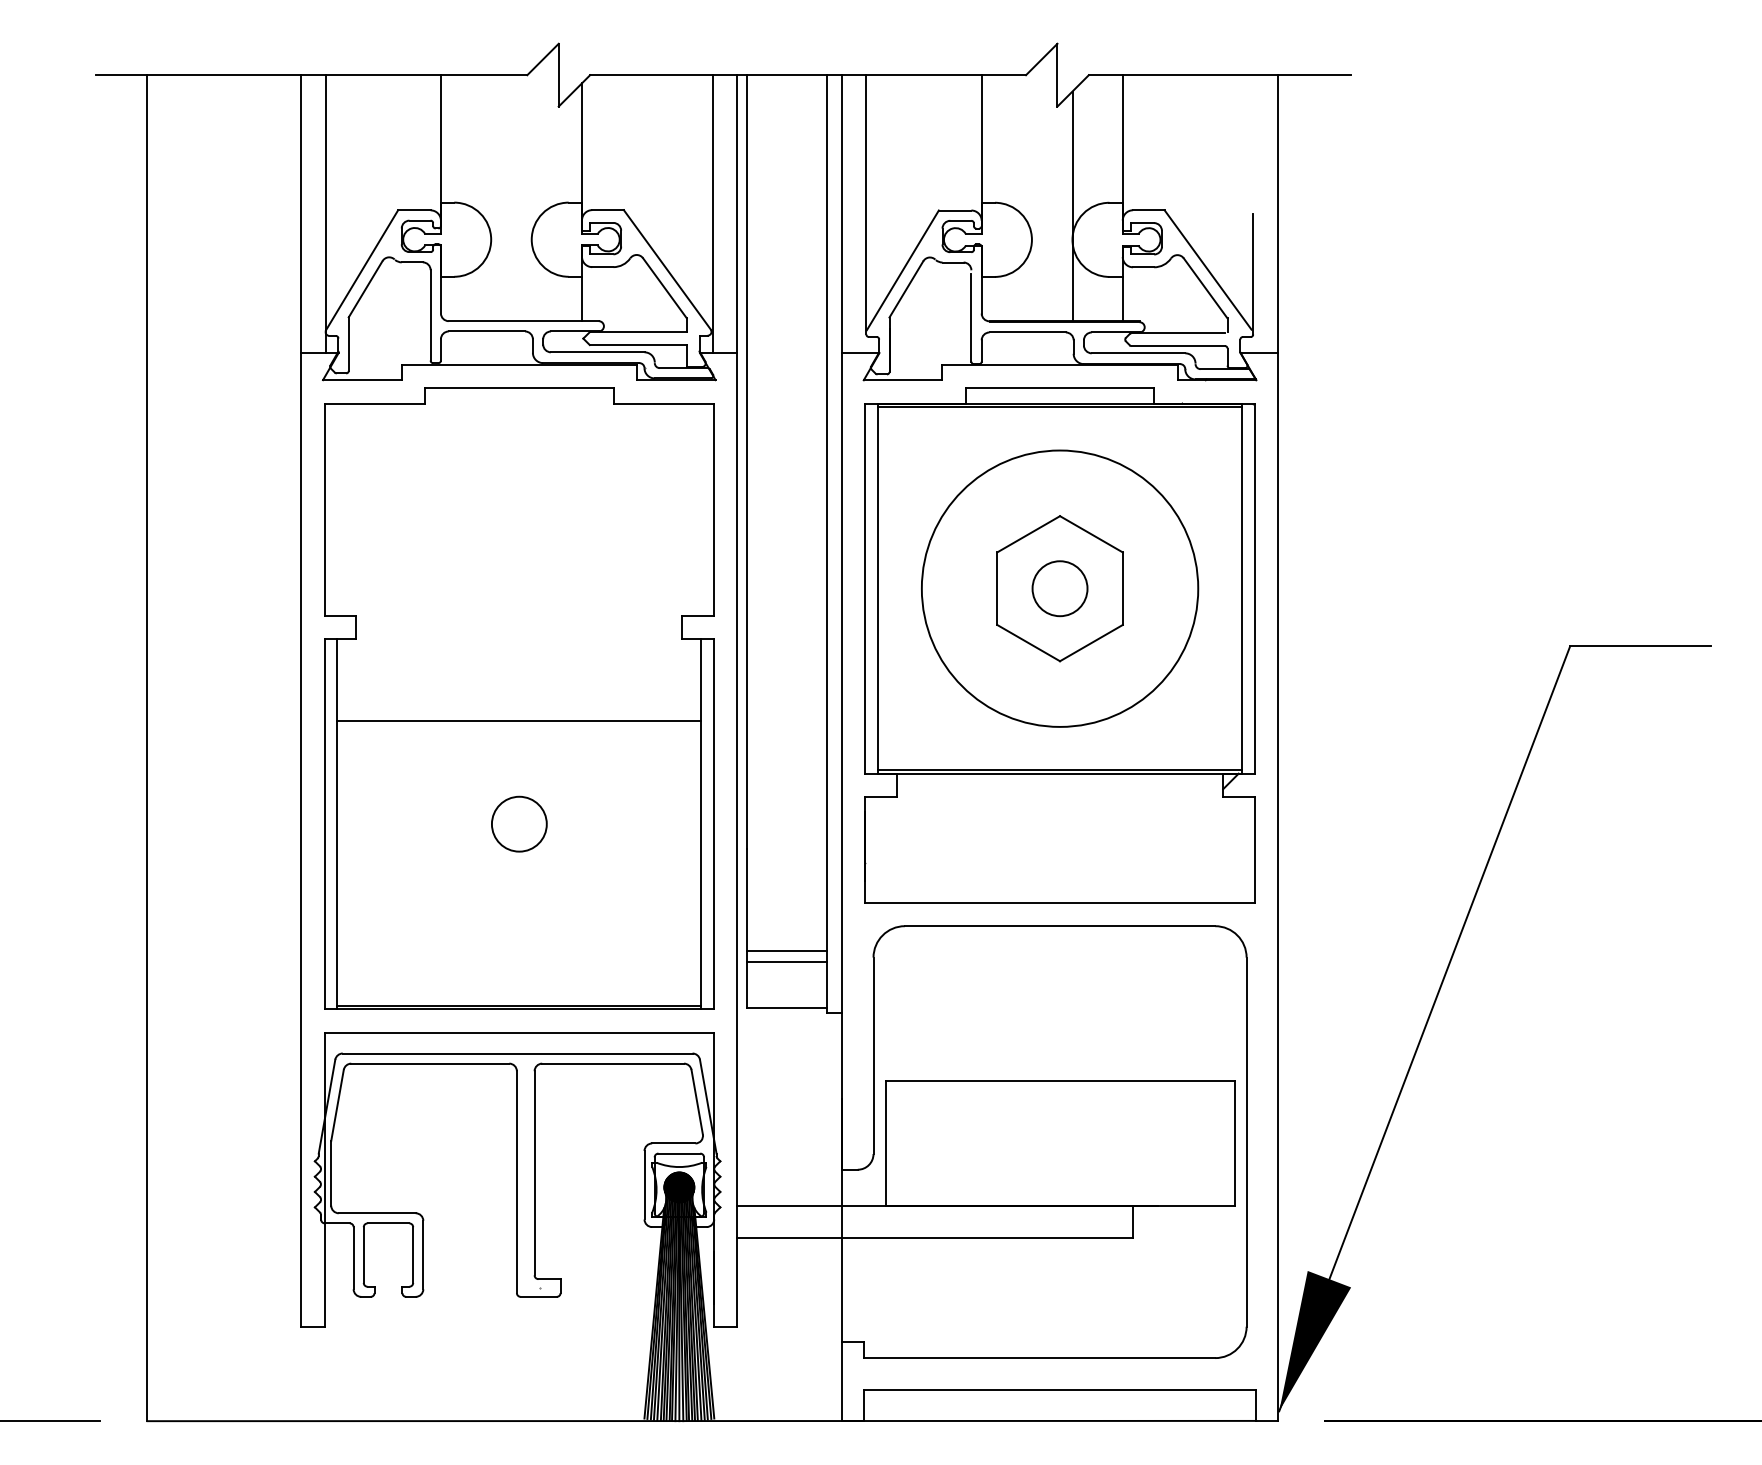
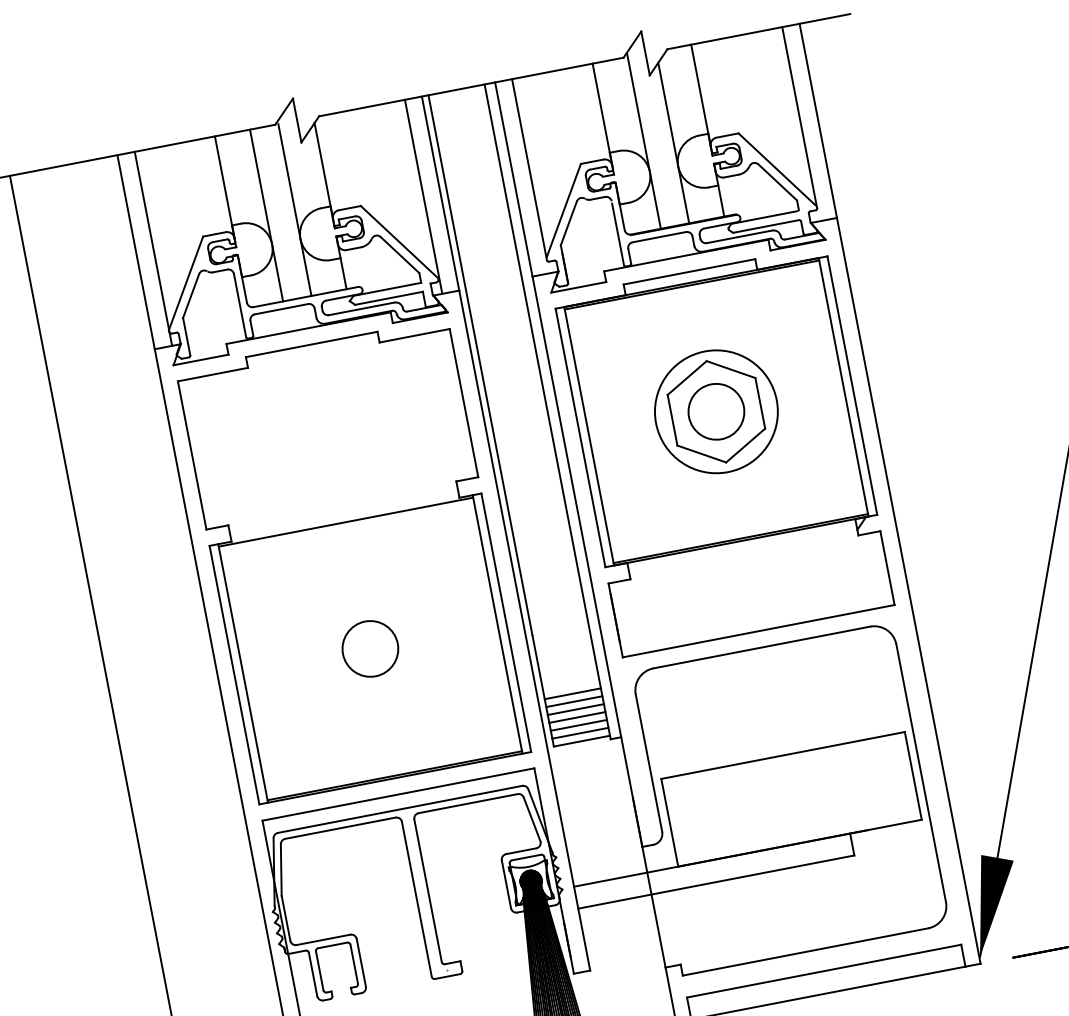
line: (1253, 143) -> (791, 74), added
line: (1031, 195) -> (643, 141), added
line: (491, 198) -> (266, 215), added
line: (531, 198) -> (294, 210), added
circle: (1059, 588) -> (716, 411), size x0.62
circle: (1059, 588) -> (716, 411), size x1.43
line: (519, 720) -> (346, 522), moved
circle: (519, 824) -> (370, 649), size x1.43
line: (786, 939) -> (572, 693), added
line: (786, 973) -> (577, 717), added
line: (786, 985) -> (578, 725), added
line: (786, 996) -> (580, 733), added

